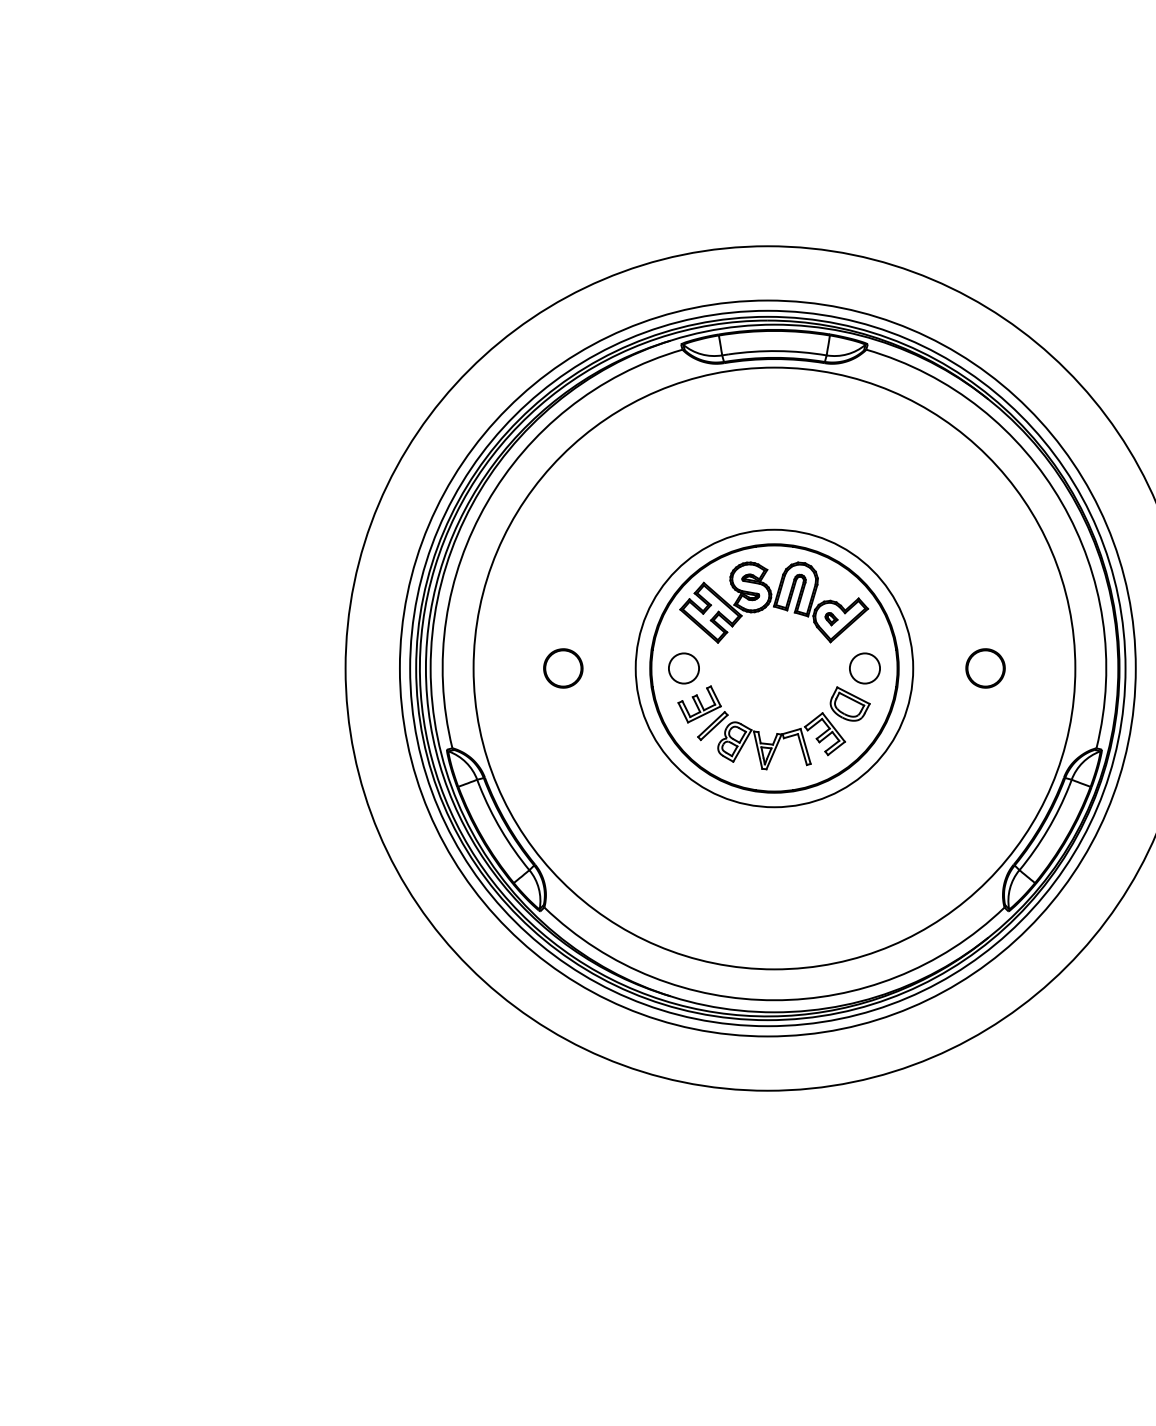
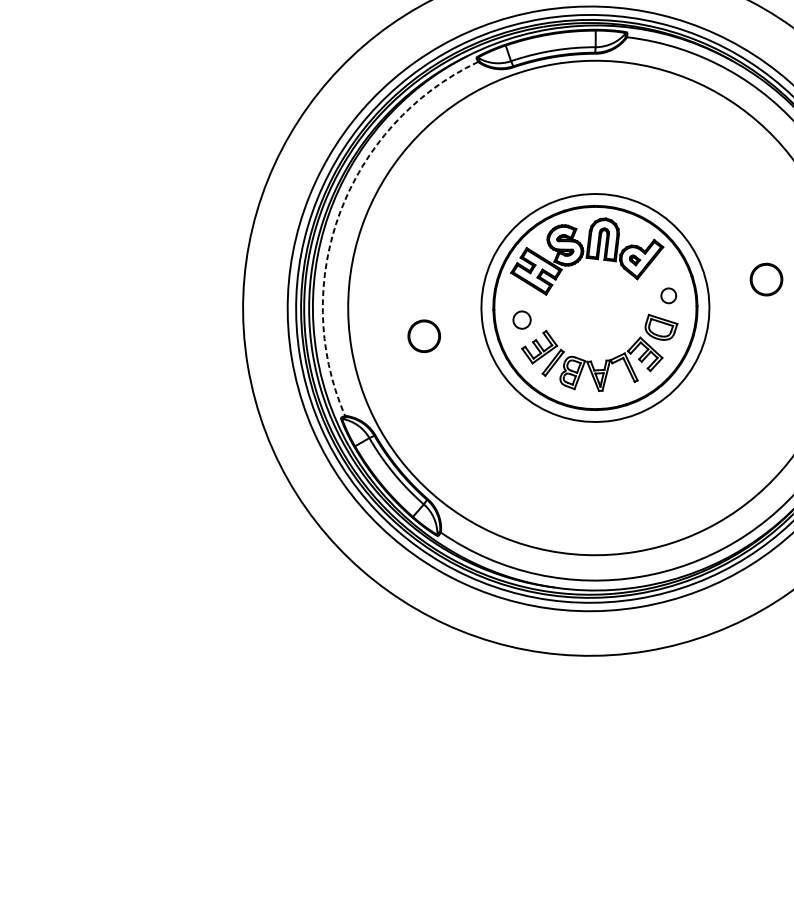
arc: (487, 502) -> (340, 211), solid -> dashed
circle: (683, 668) -> (521, 320), size x0.7
circle: (864, 668) -> (668, 295), size x0.6

